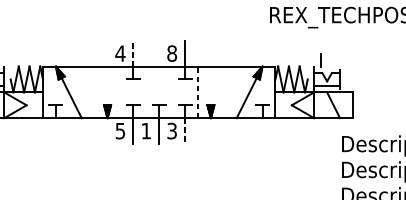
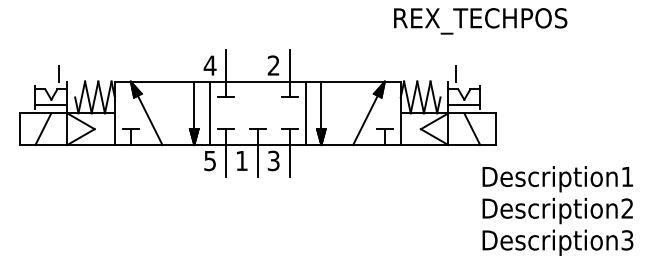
line: (133, 53) -> (226, 65), dashed -> solid
text: (171, 53) -> (273, 65), 8 -> 2
line: (107, 86) -> (194, 105), added
line: (210, 86) -> (321, 105), added
line: (120, 92) -> (210, 113), added
line: (197, 92) -> (305, 113), dashed -> solid
line: (184, 130) -> (289, 160), dashed -> solid

